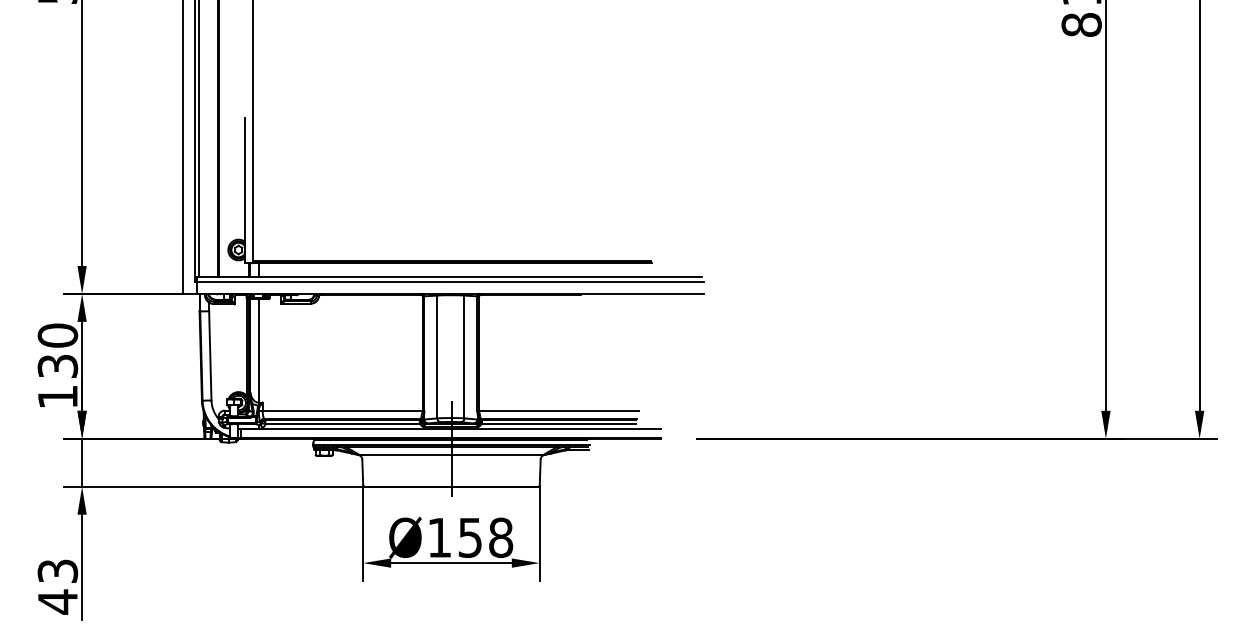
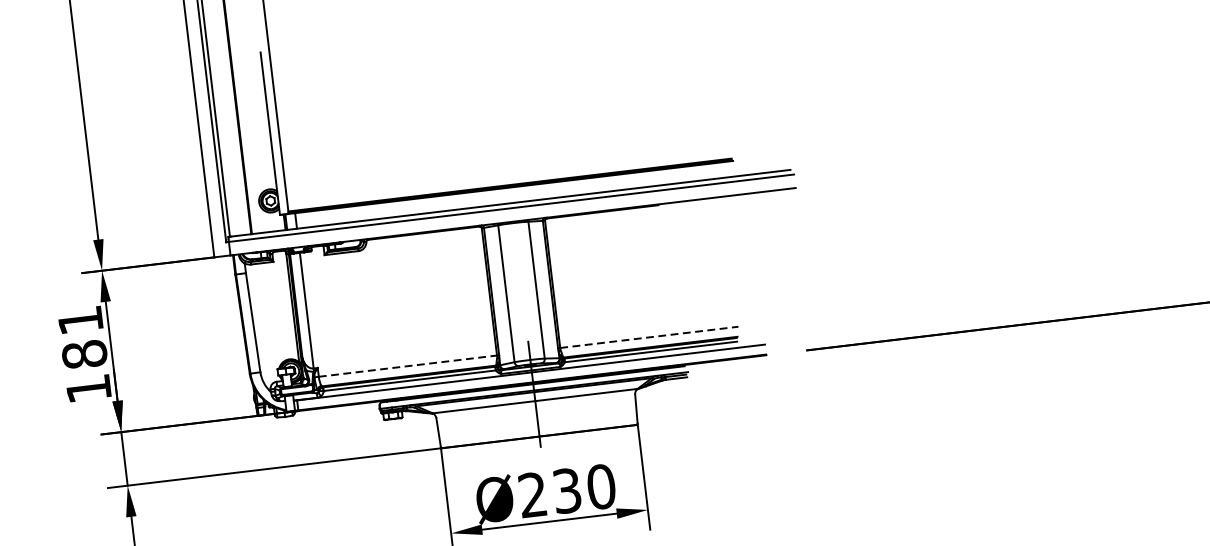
text: (57, 350) -> (82, 337), 130 -> 181
line: (342, 410) -> (407, 366), solid -> dashed
line: (559, 410) -> (649, 337), solid -> dashed
text: (470, 537) -> (567, 490), Ø158 -> Ø230

